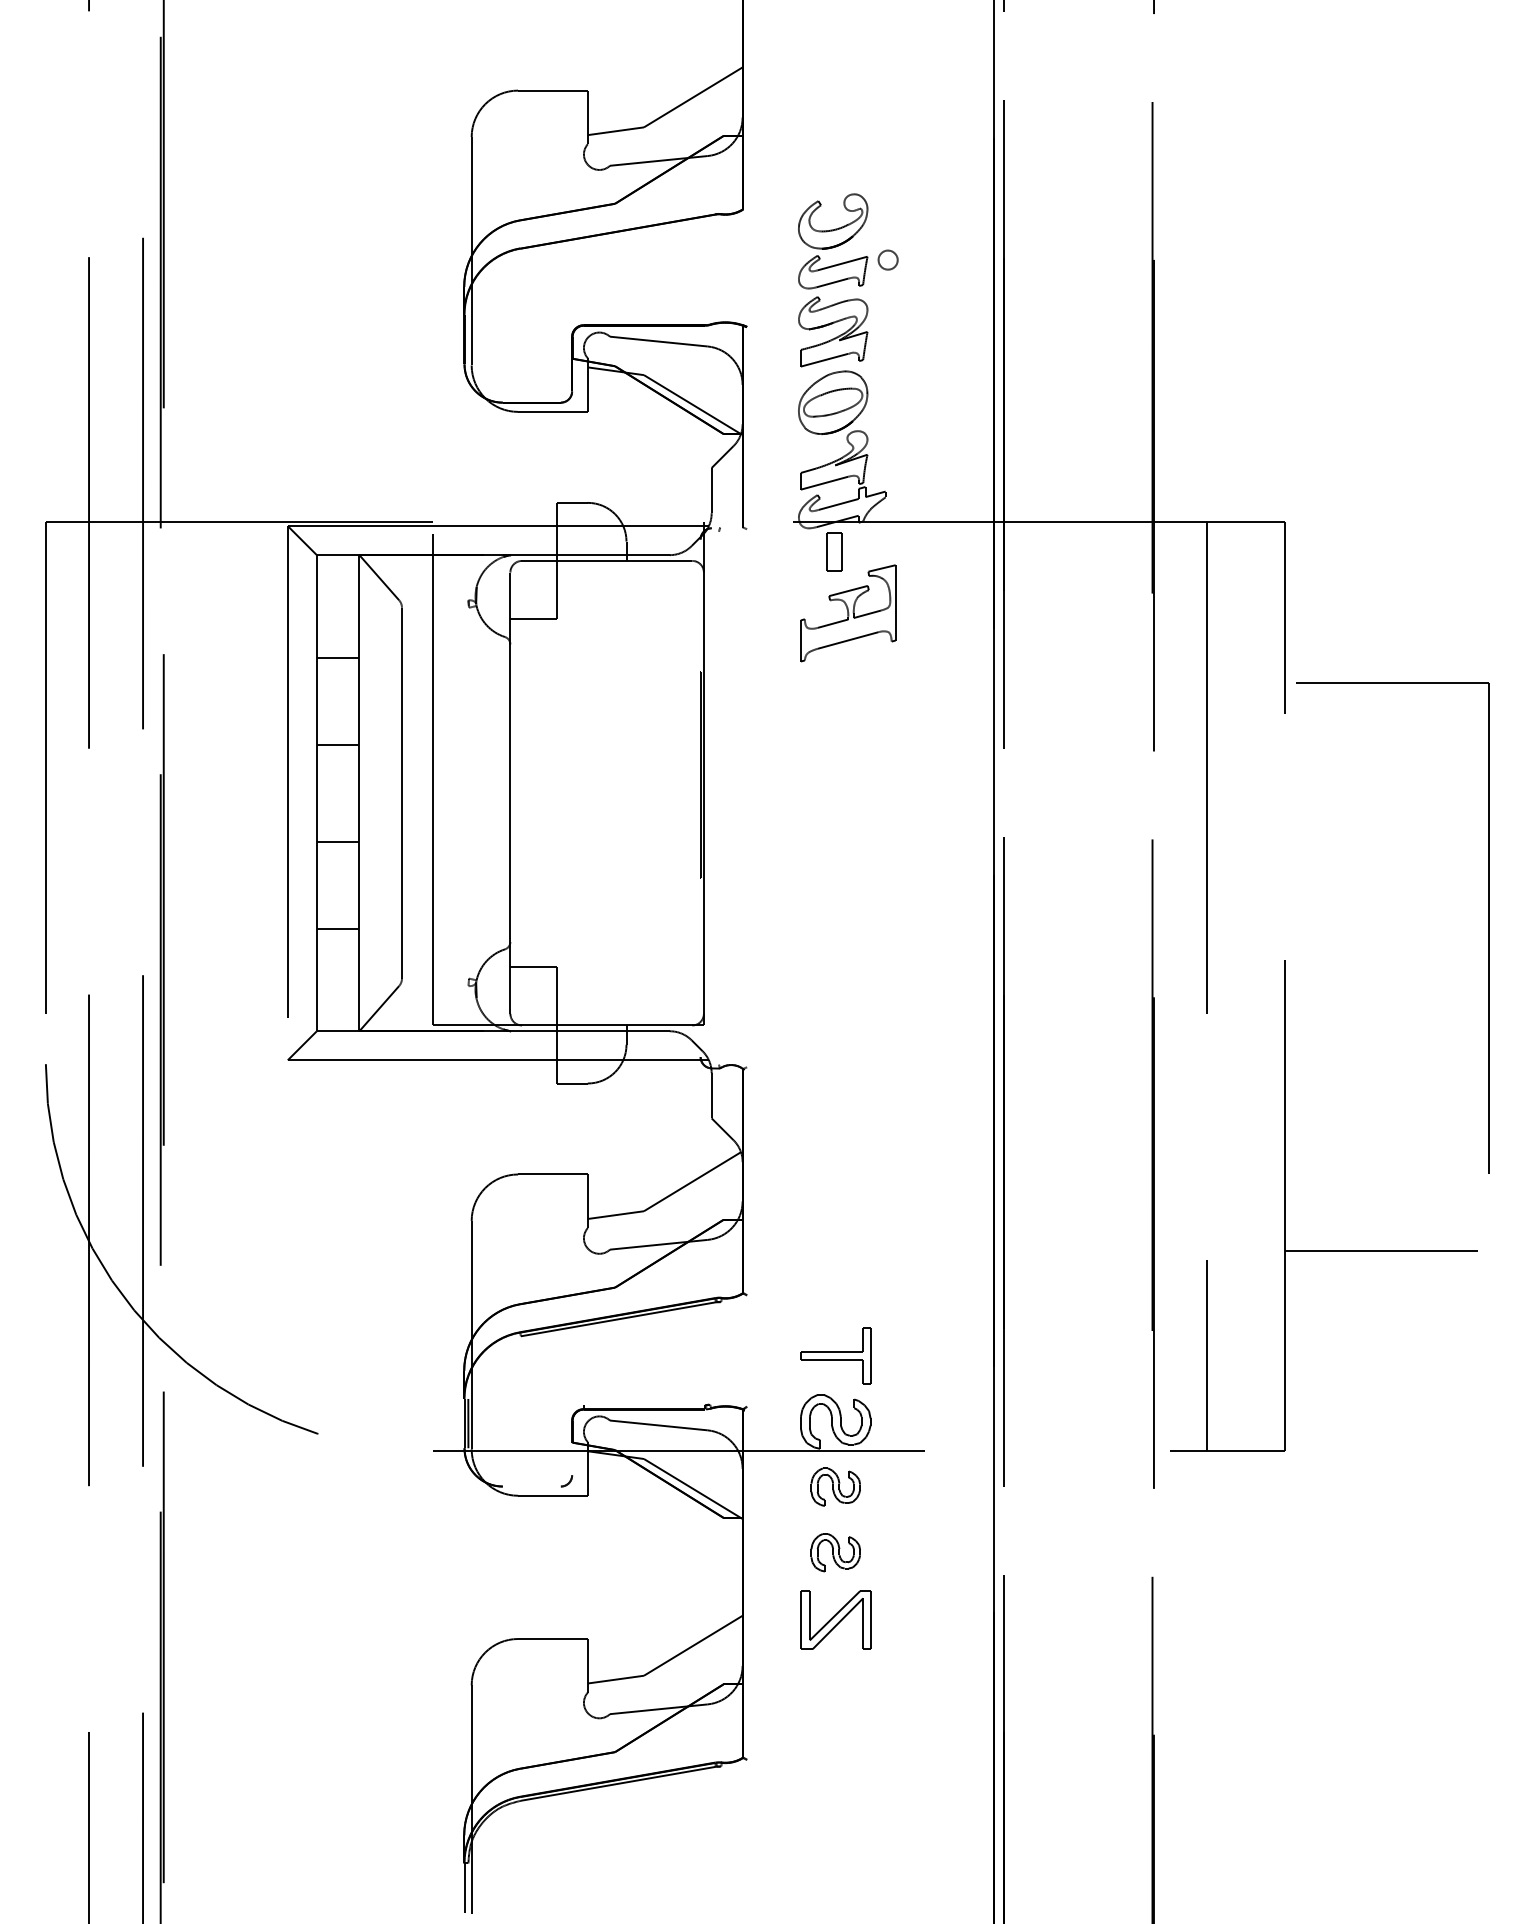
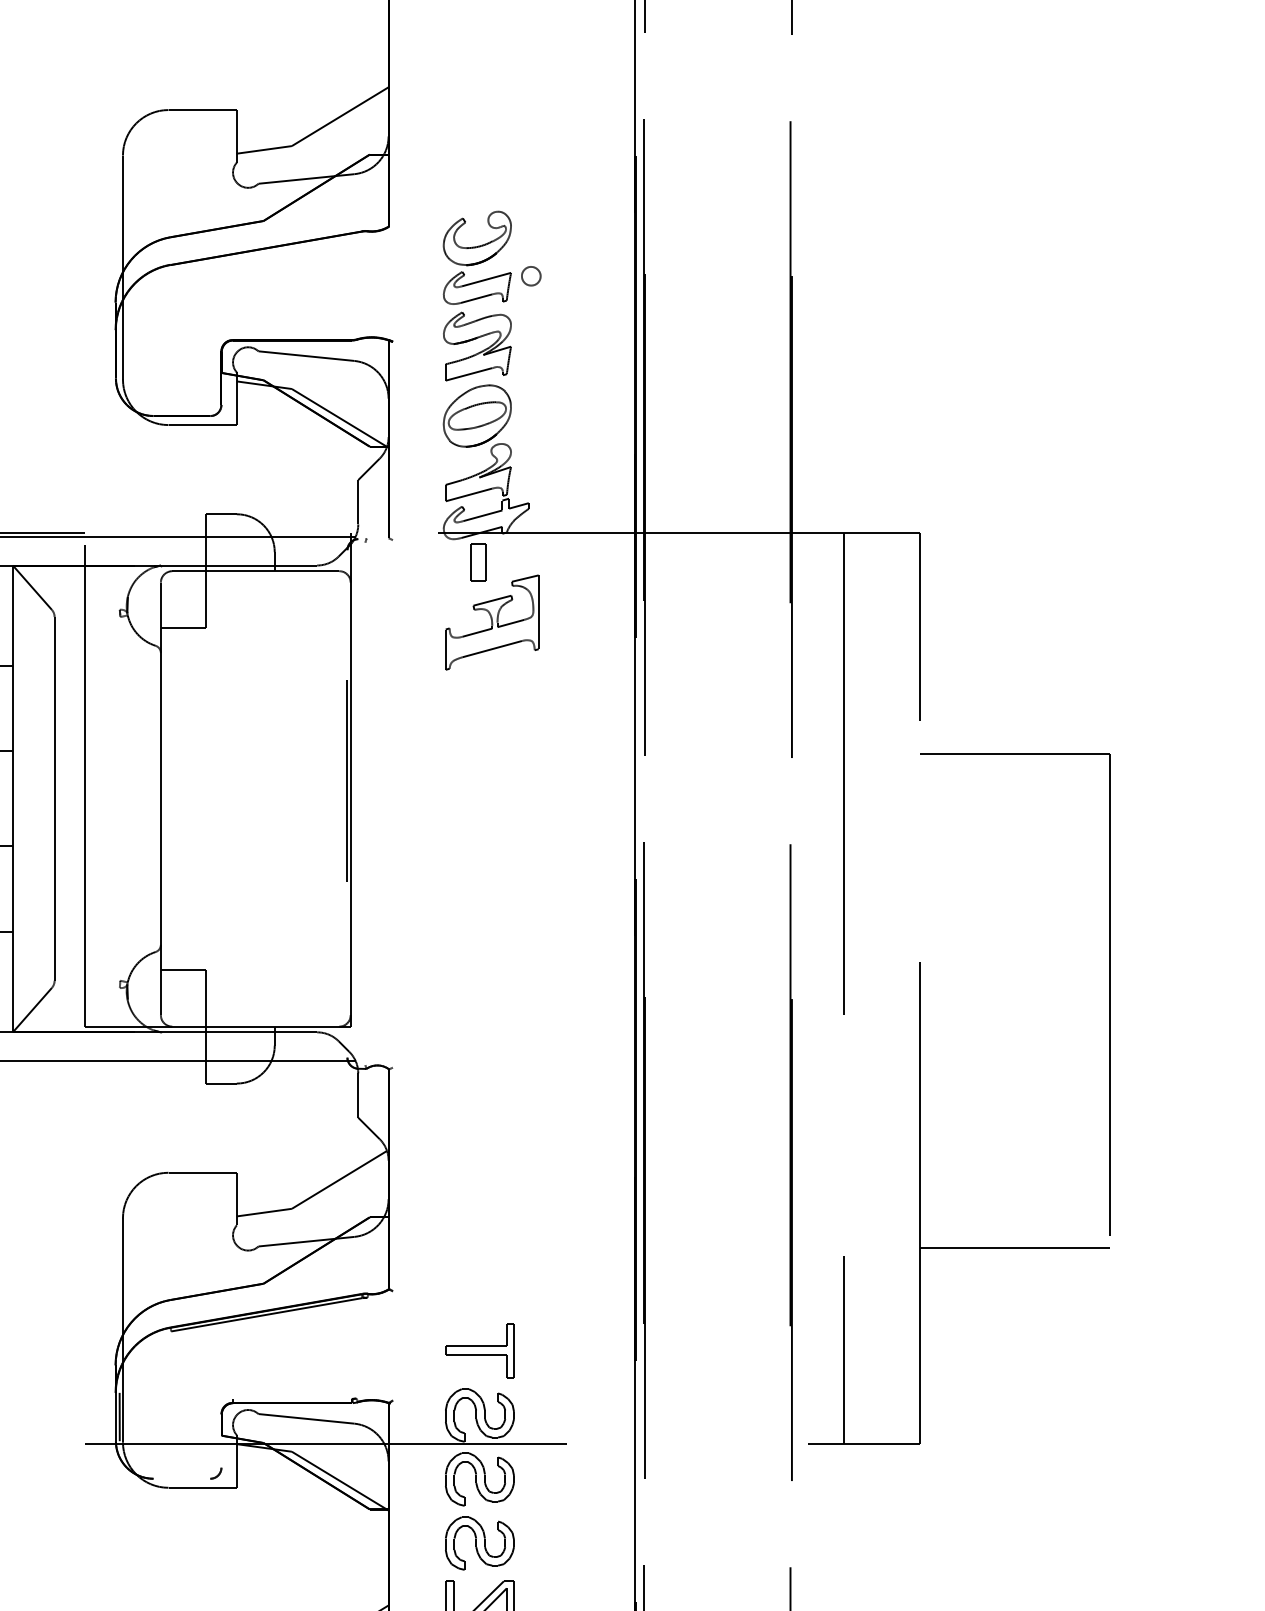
part: (1488, 927) -> (1109, 994), moved
part: (835, 1486) -> (479, 1478), size x1.43
part: (835, 1552) -> (479, 1543), size x1.43

